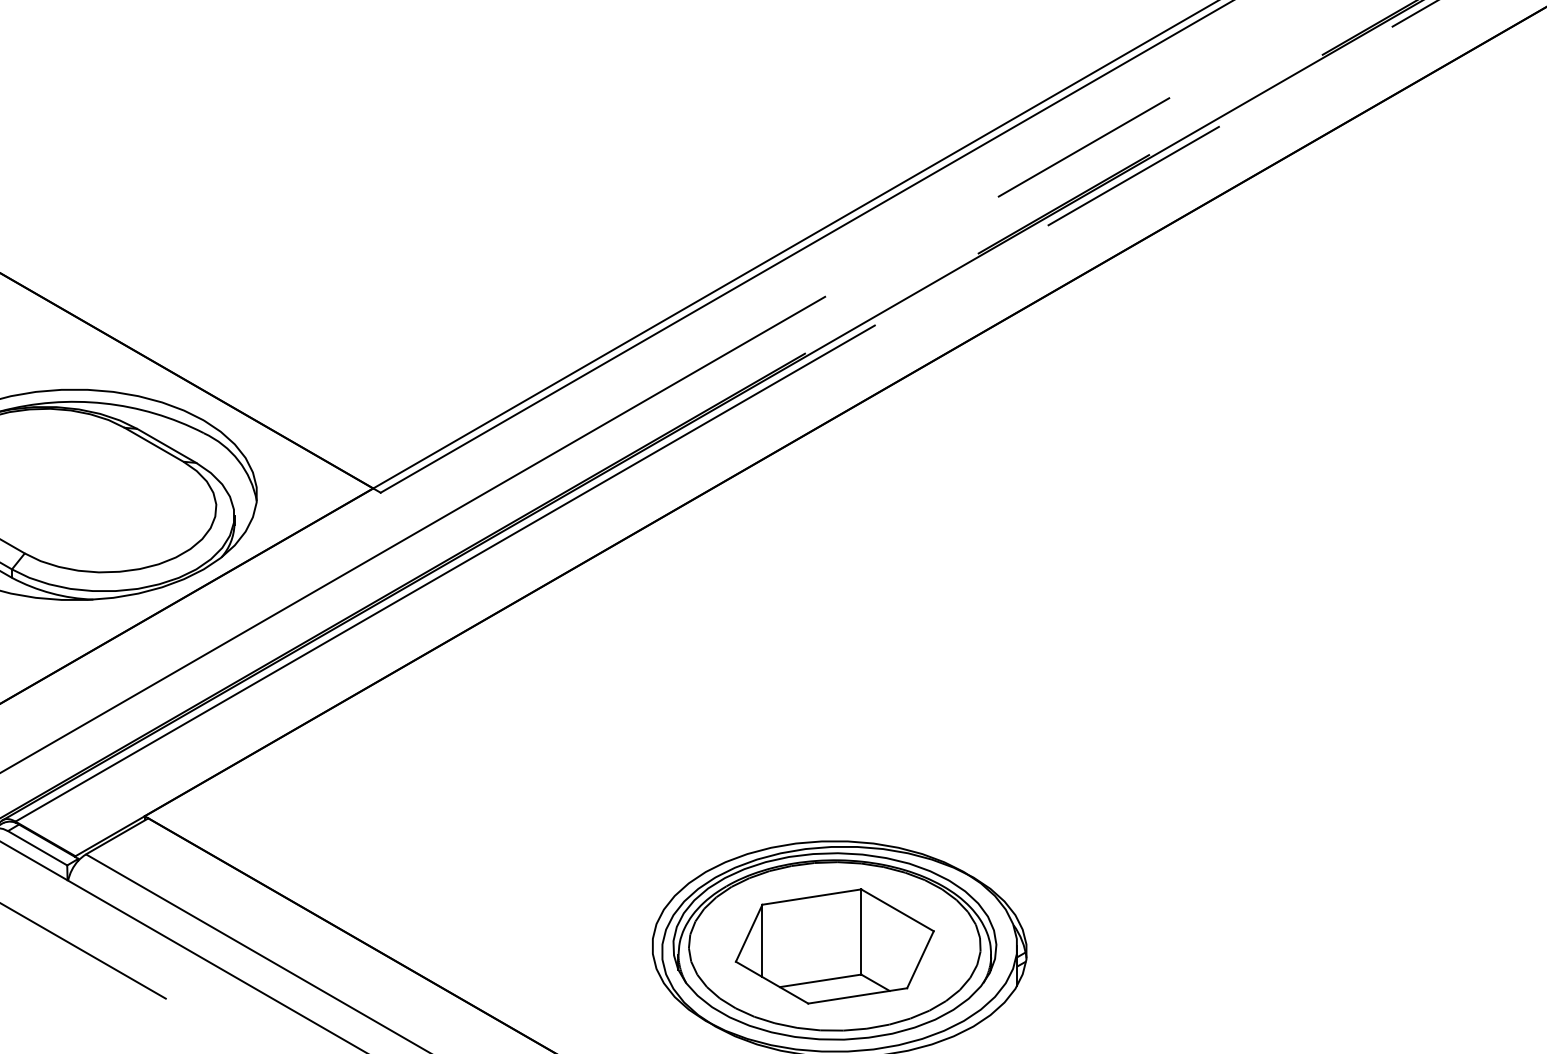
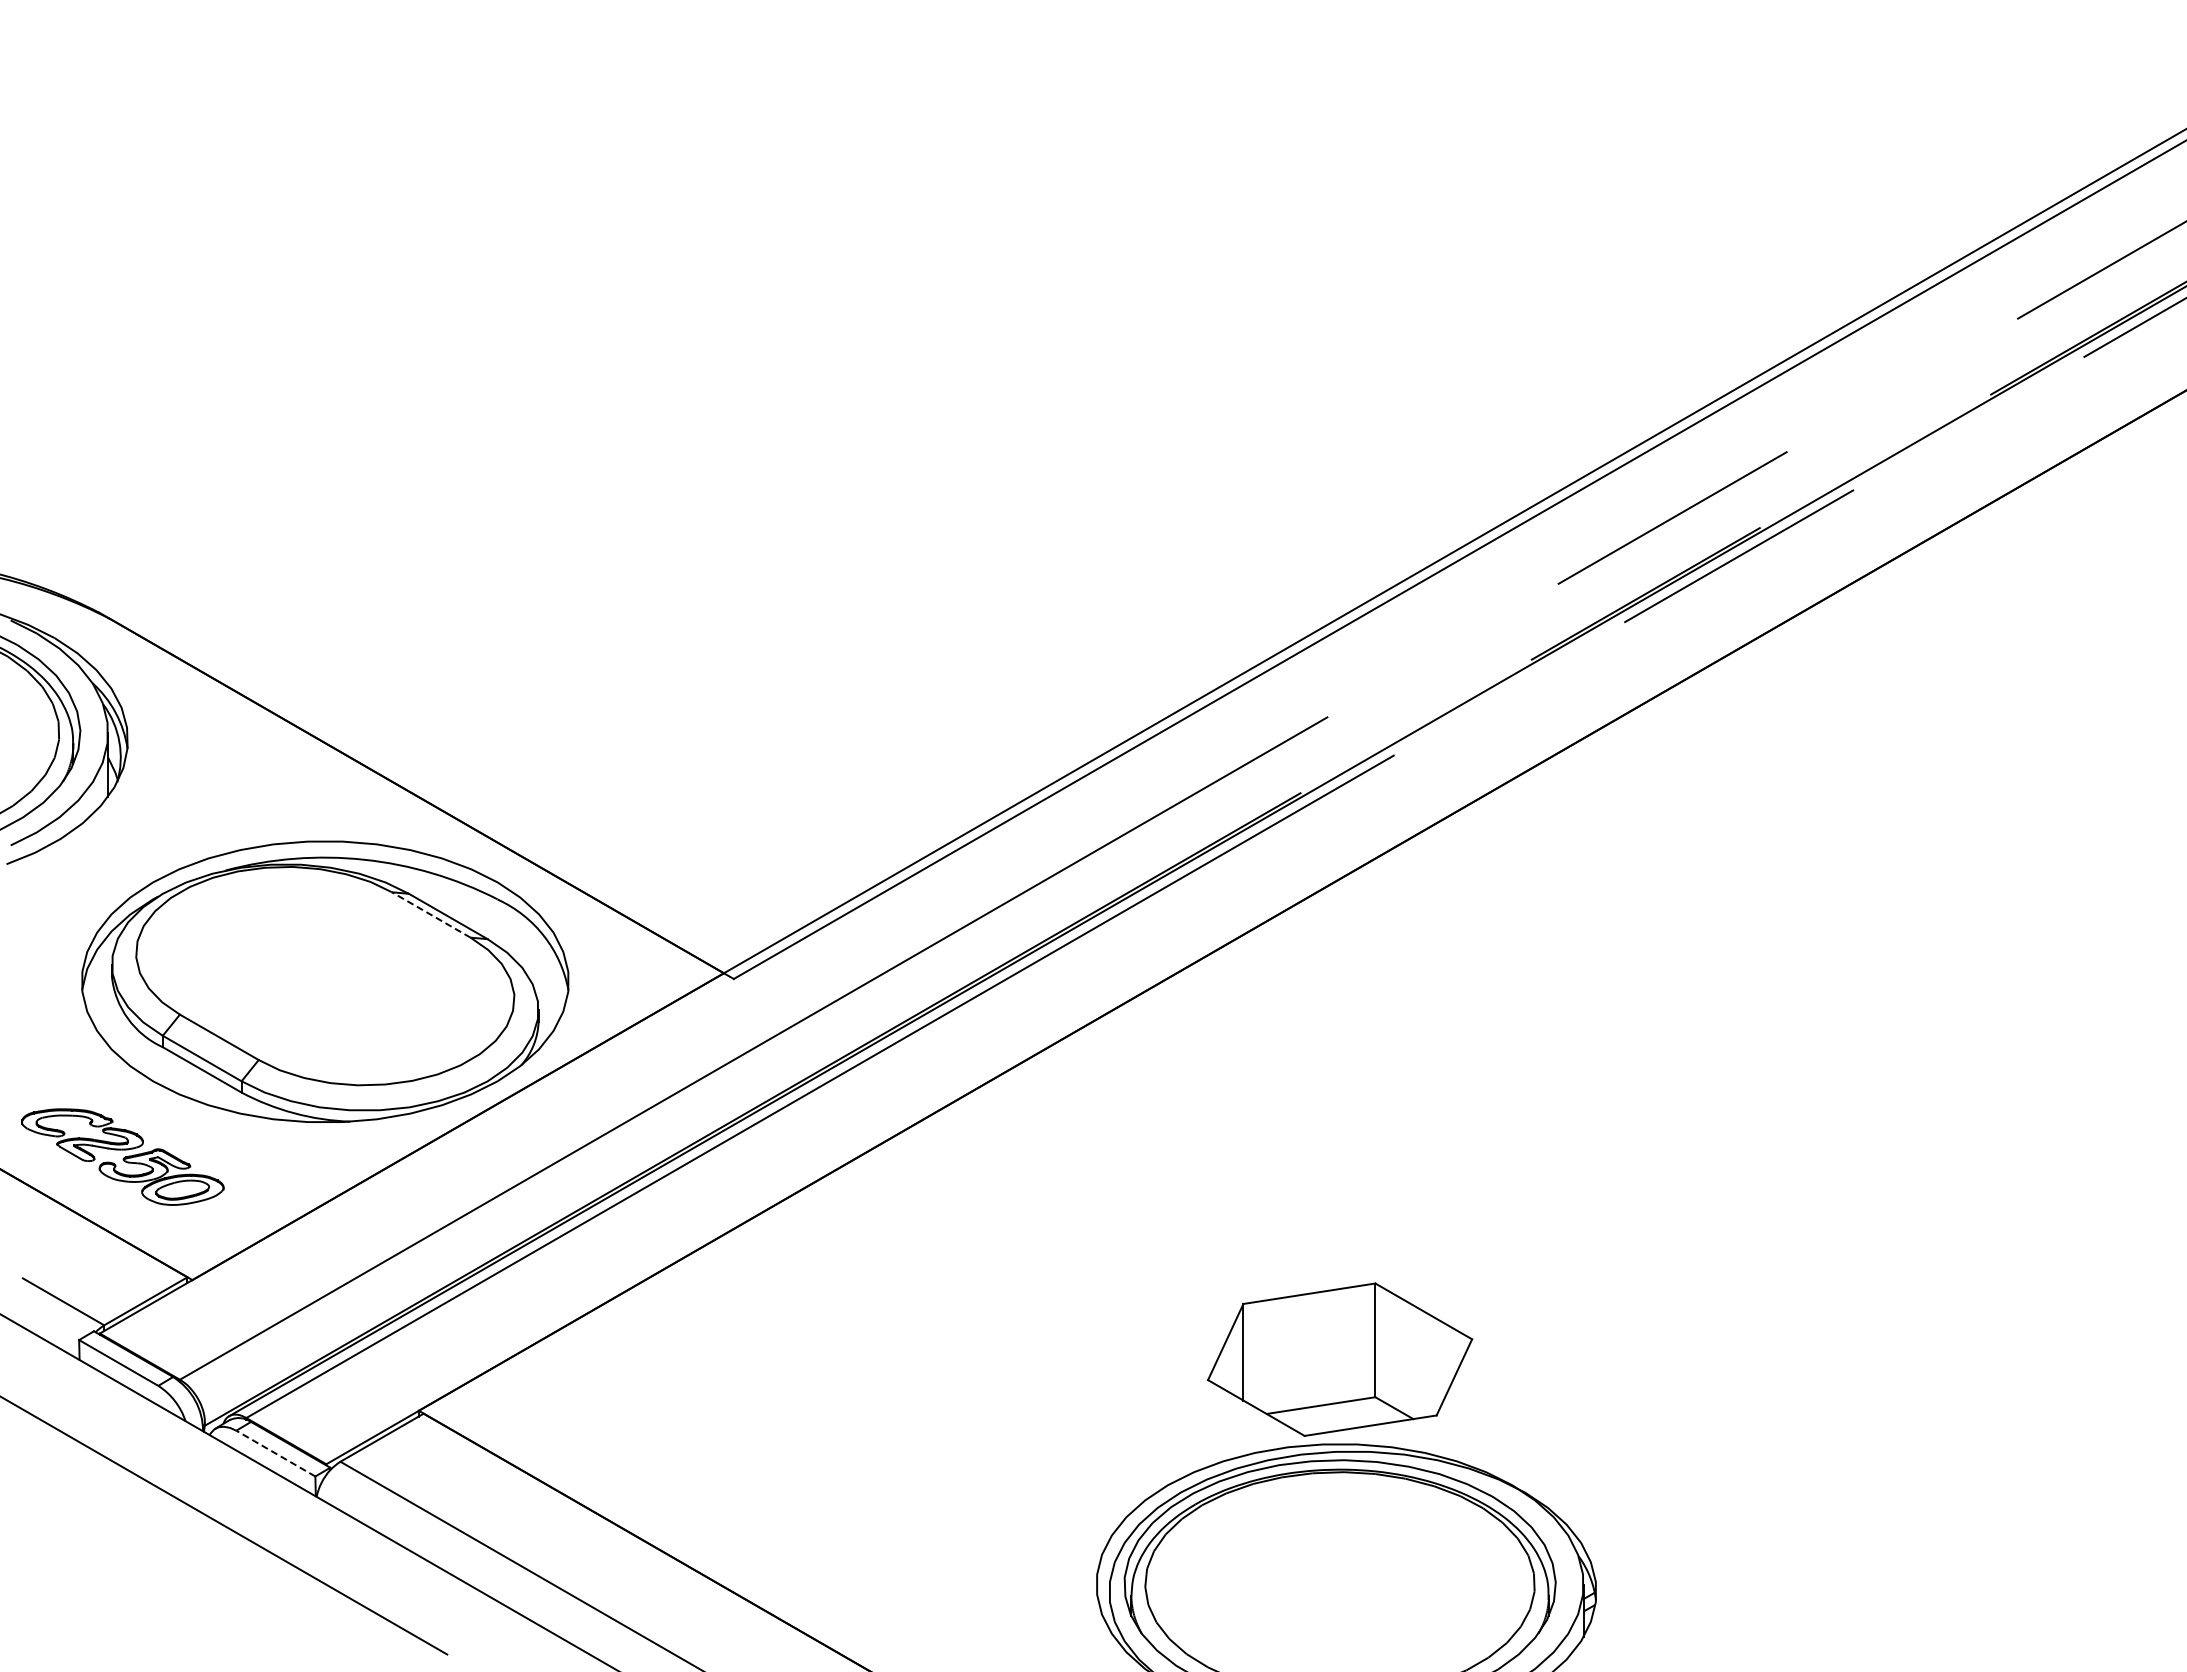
line: (153, 444) -> (430, 914), solid -> dashed
line: (37, 848) -> (275, 1453), solid -> dashed
part: (835, 946) -> (1340, 1359), moved

